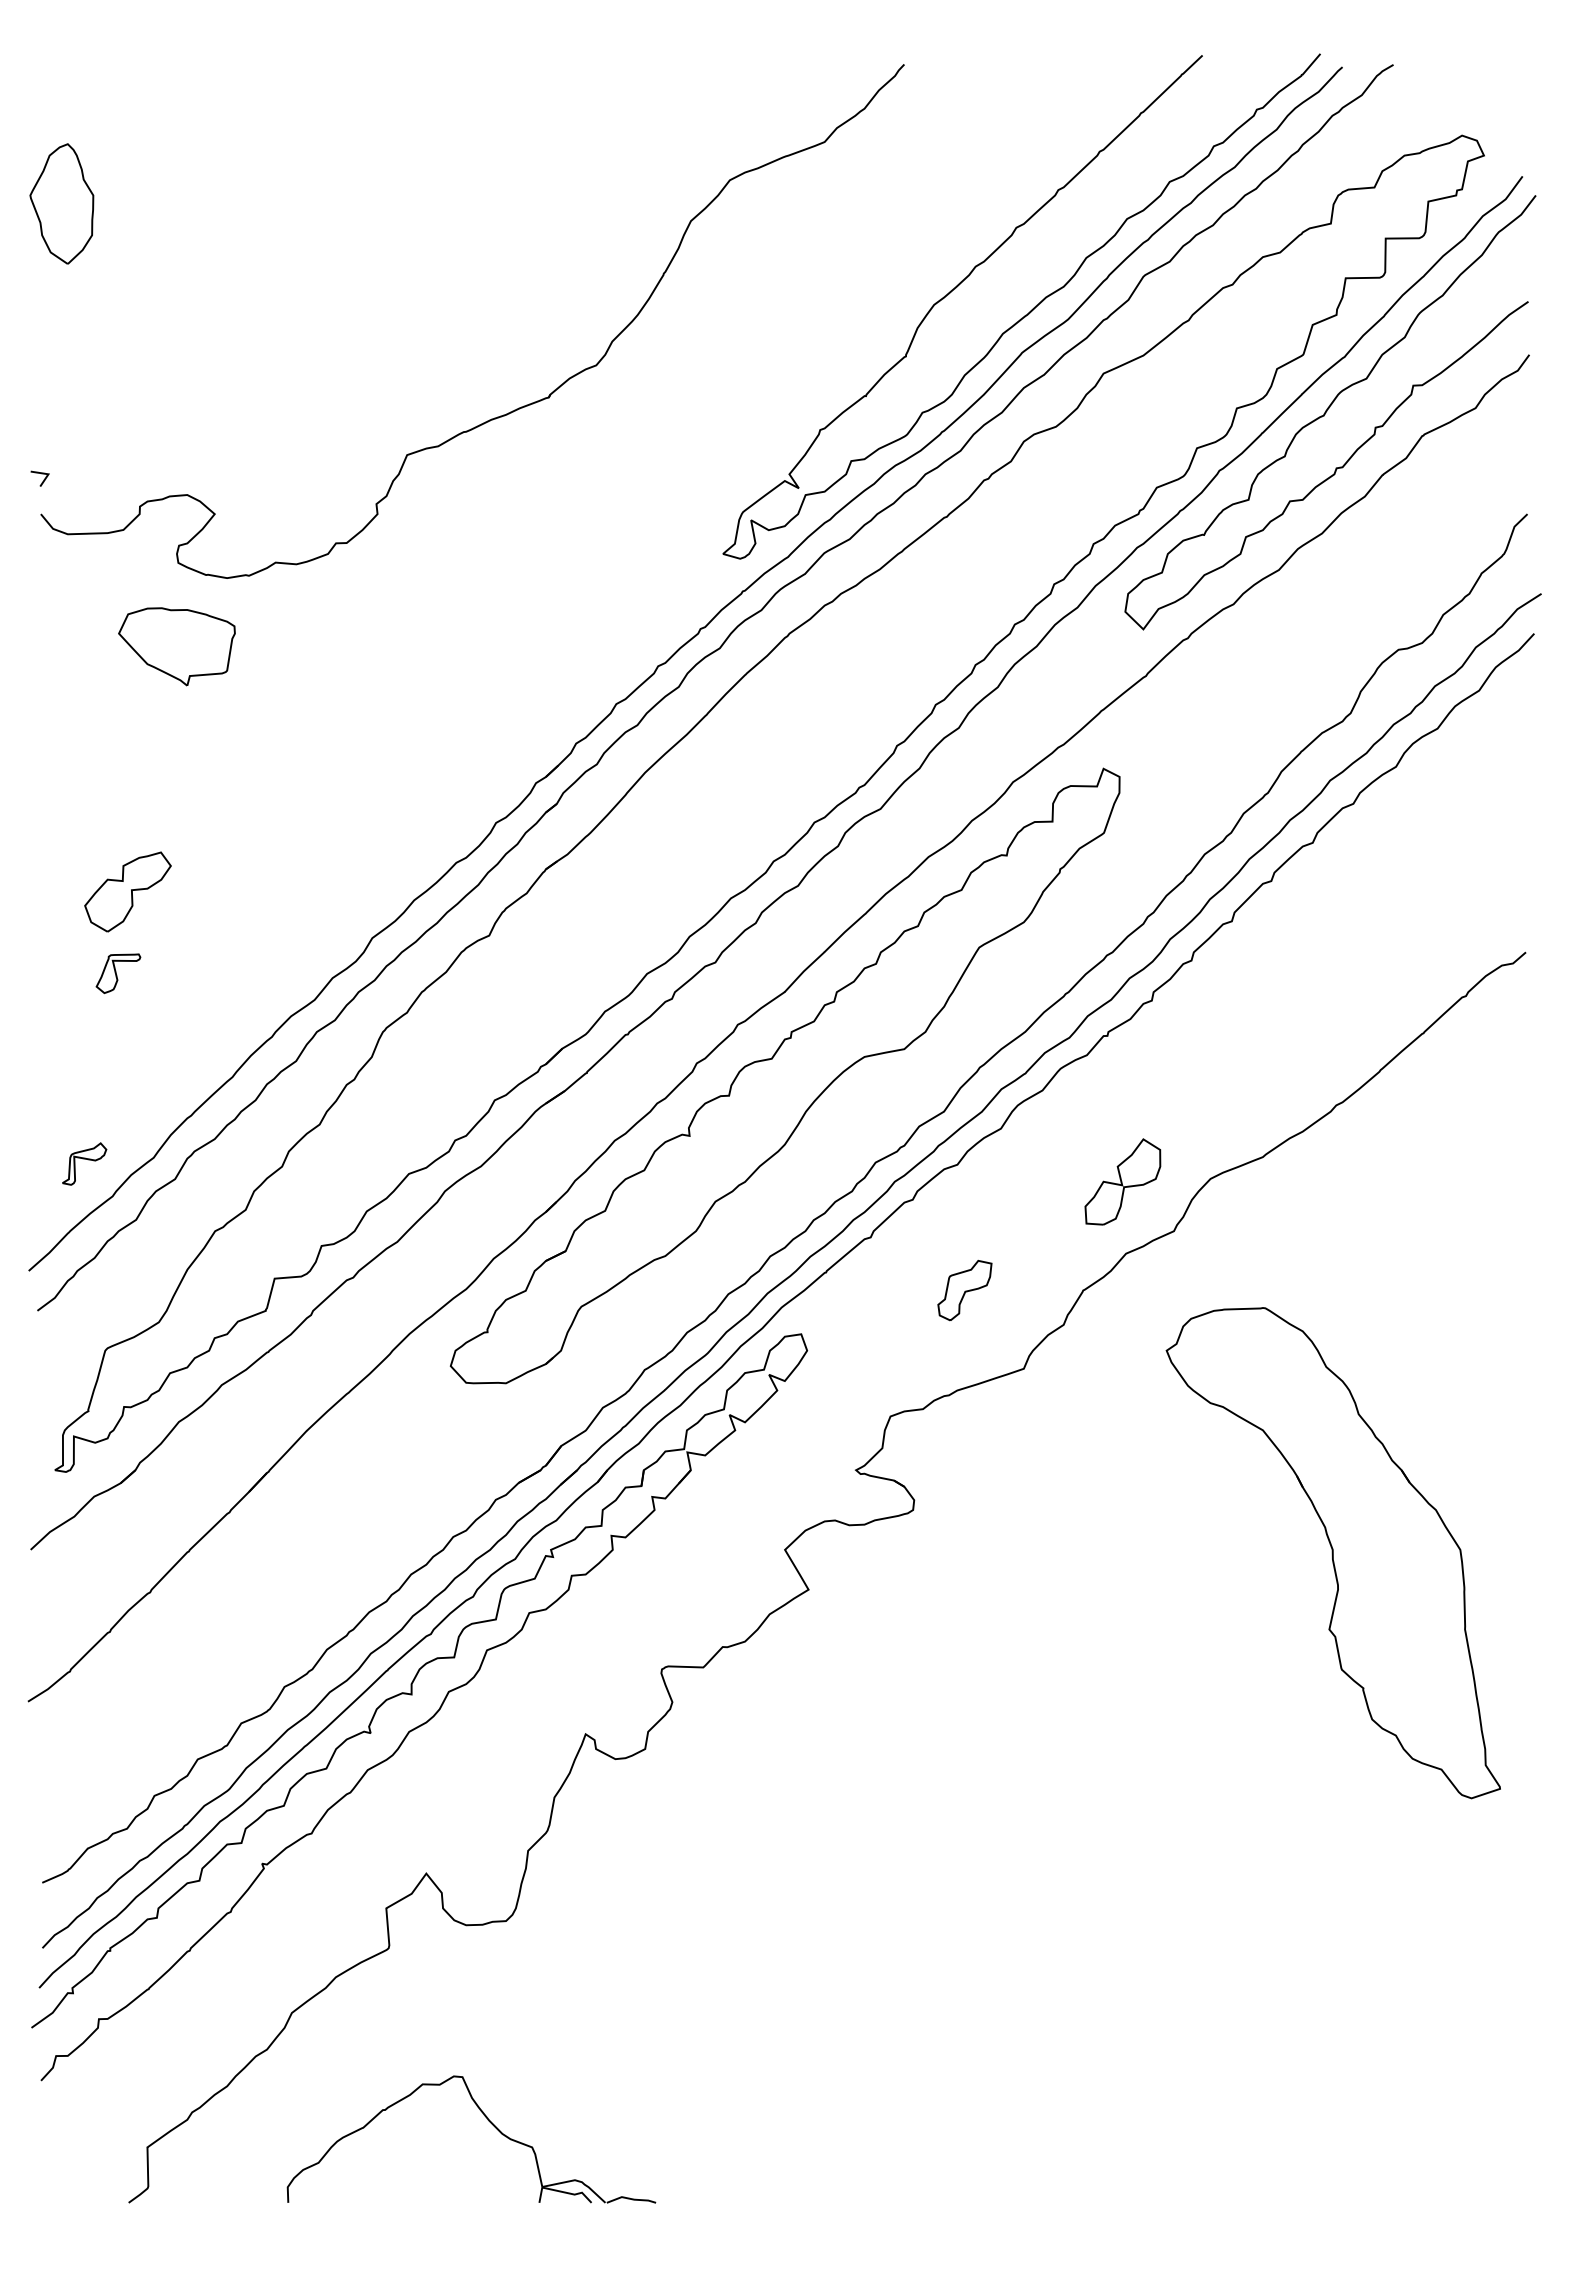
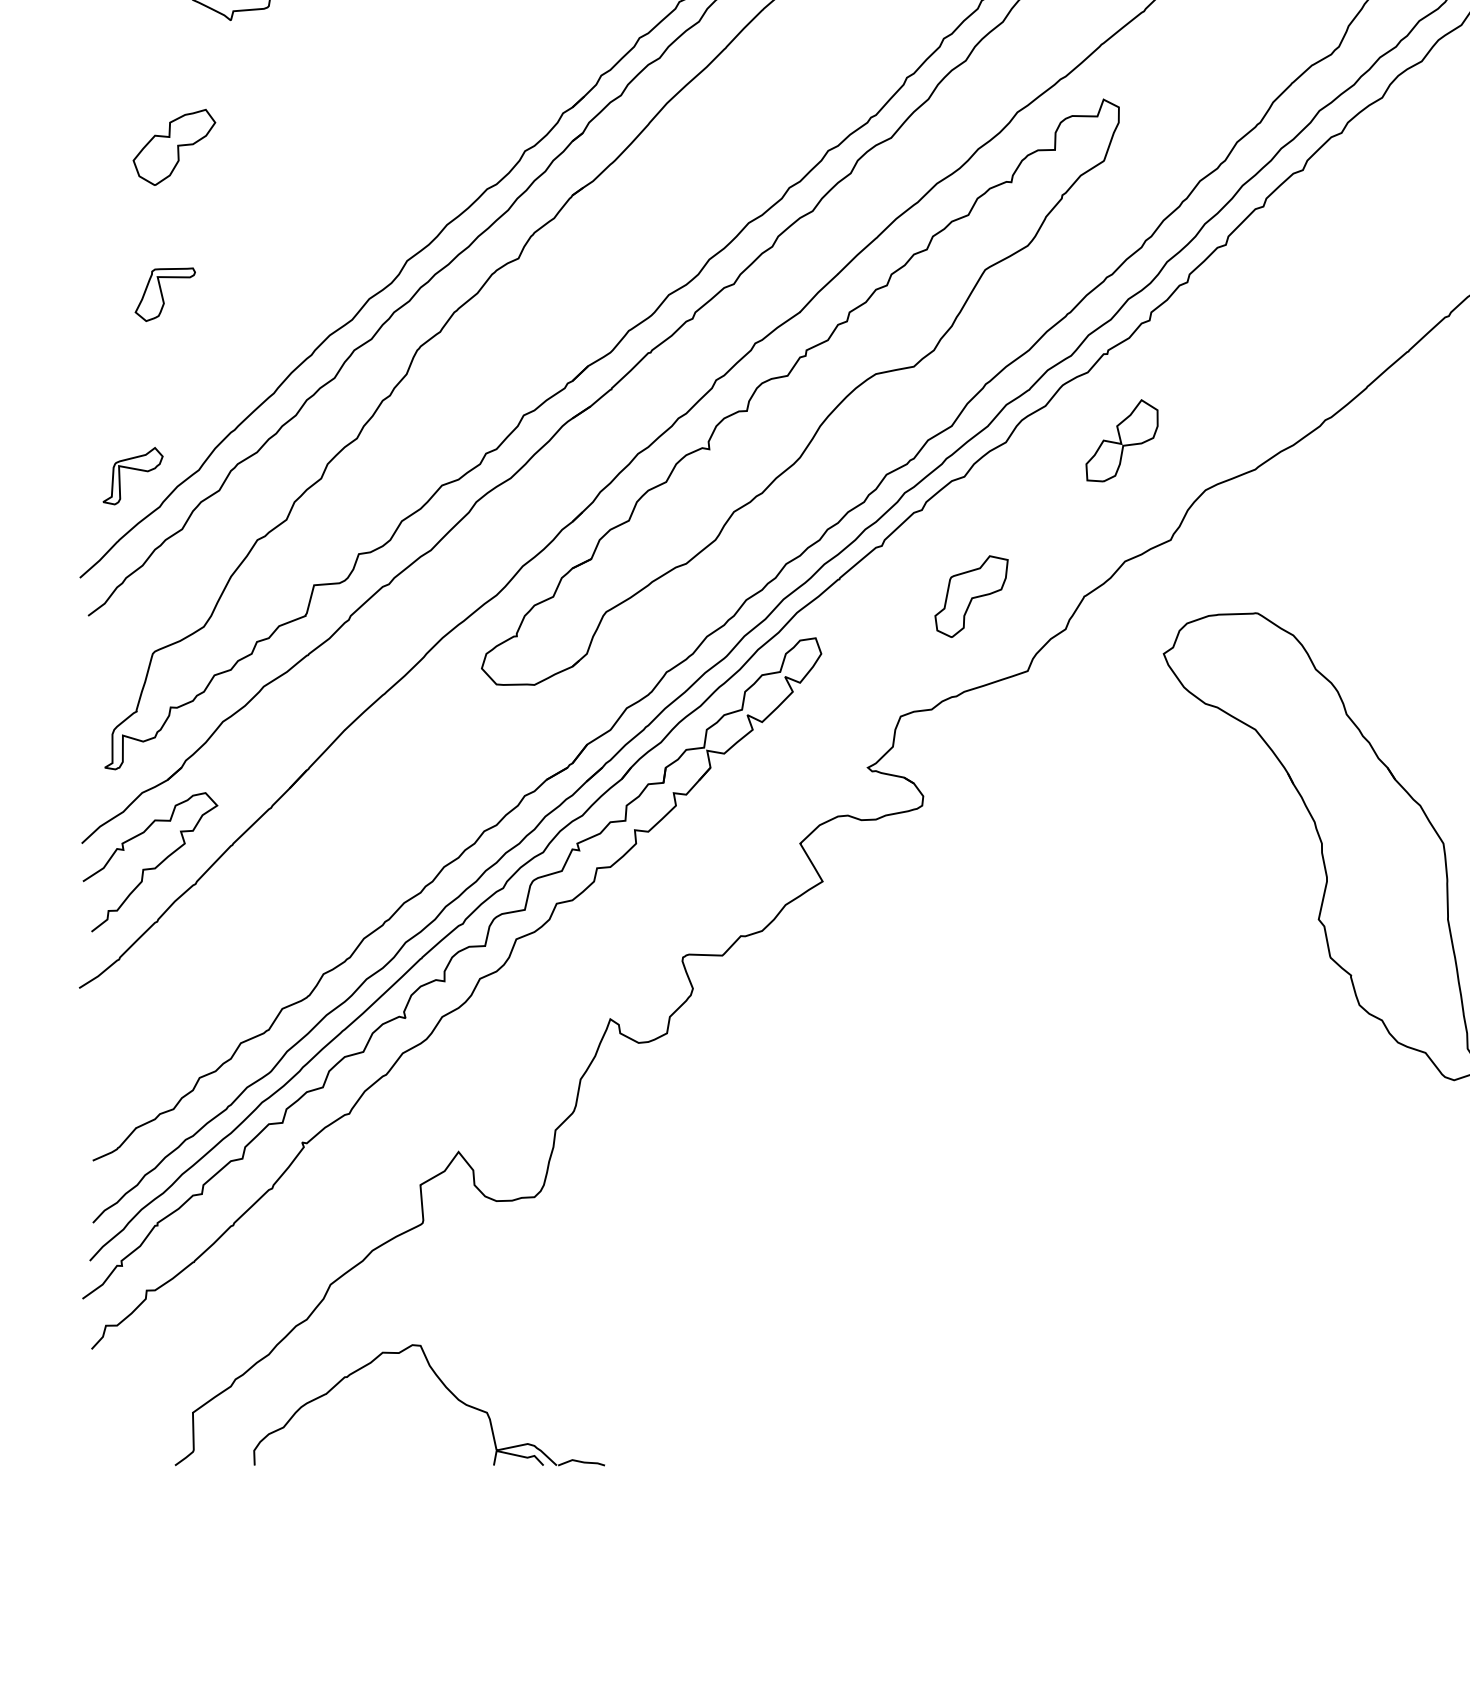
part: (127, 891) -> (173, 146), moved
part: (118, 973) -> (165, 294), size x1.43
part: (84, 1163) -> (132, 475), size x1.43
part: (1122, 1181) -> (1121, 440), moved
part: (964, 1290) -> (971, 596), size x1.43
curve: (102, 1575) -> (150, 868), added
part: (488, 2121) -> (445, 1388), moved

